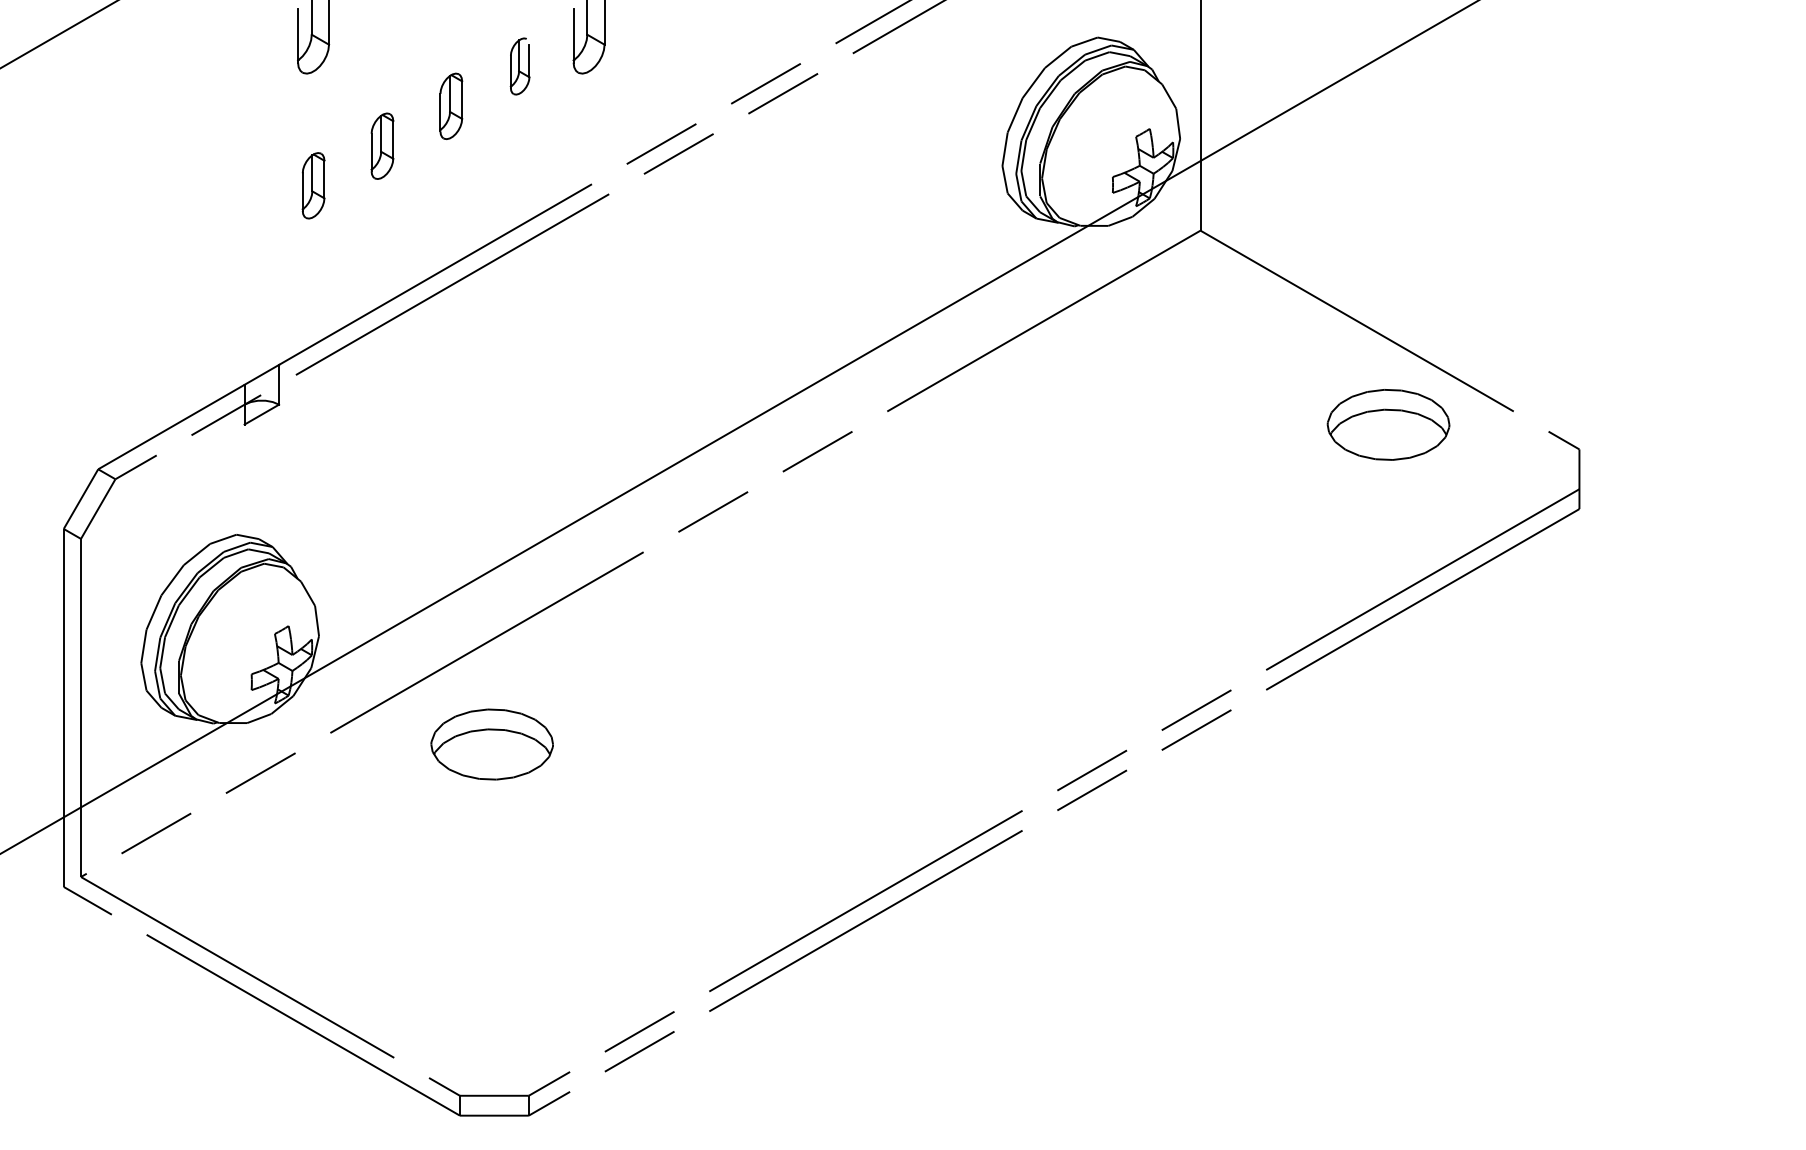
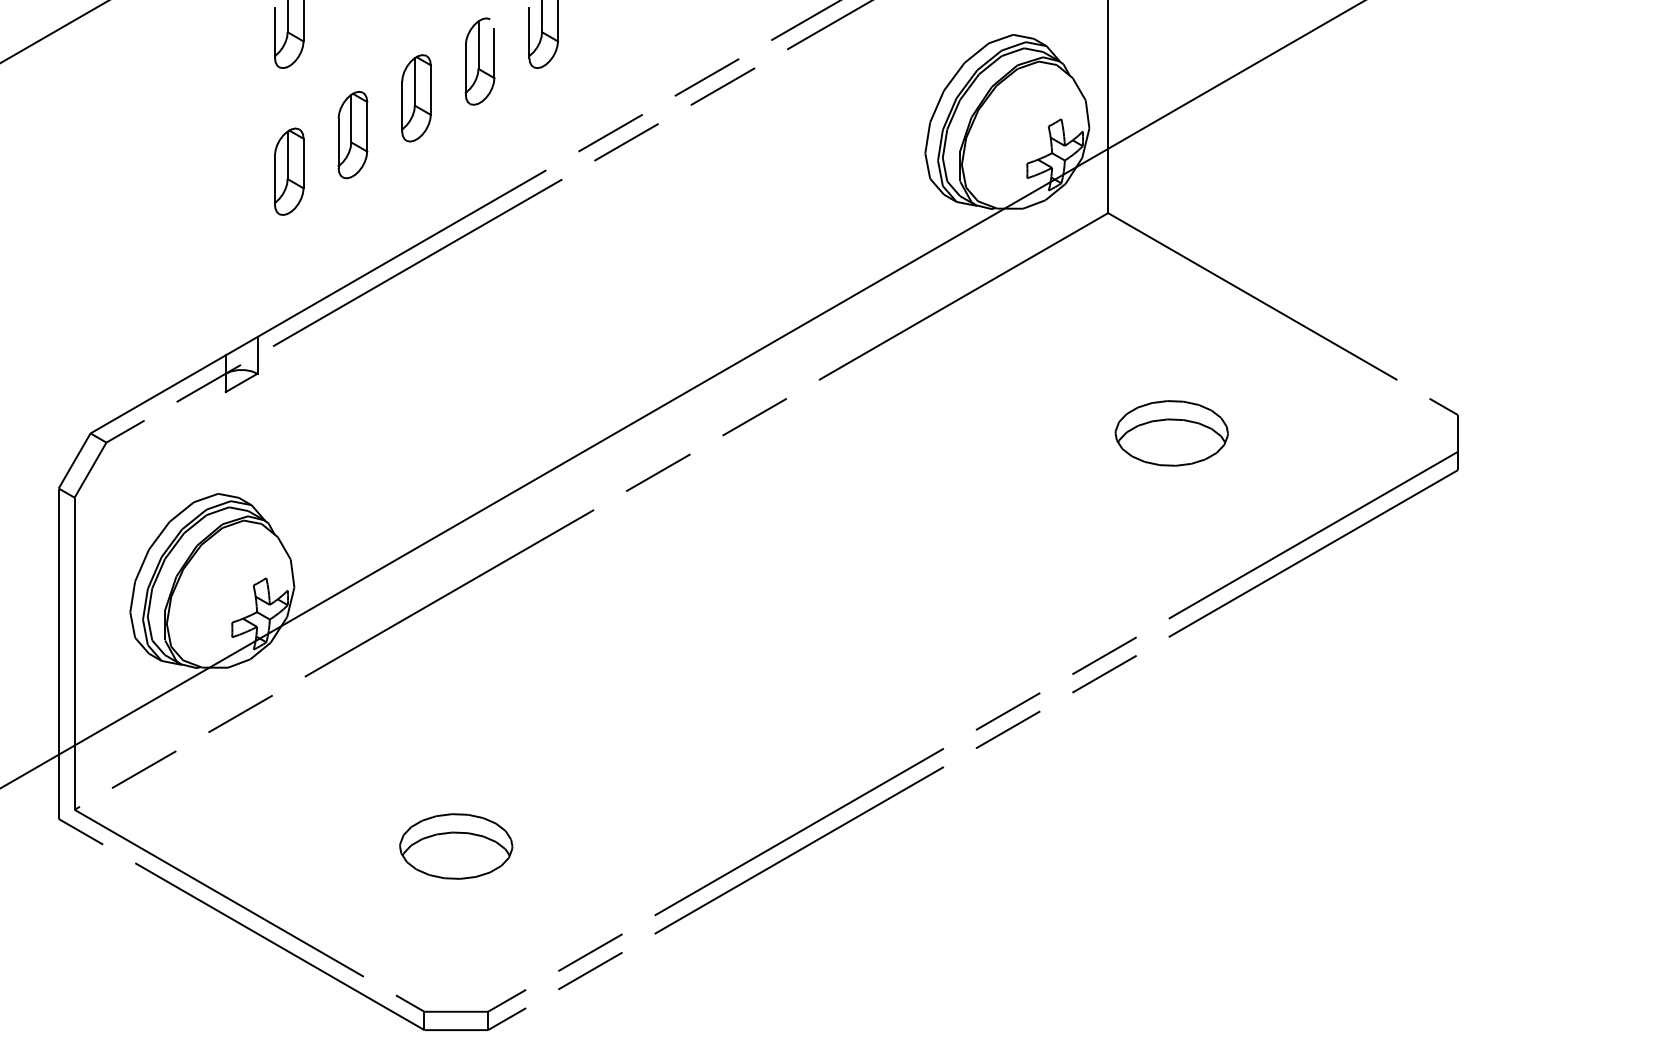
part: (519, 66) -> (479, 61), size x1.67
part: (451, 106) -> (416, 98), size x1.43
part: (381, 146) -> (352, 135), size x1.43
part: (313, 185) -> (289, 171), size x1.43
part: (1388, 424) -> (1171, 433), moved
part: (492, 744) -> (456, 846), moved

